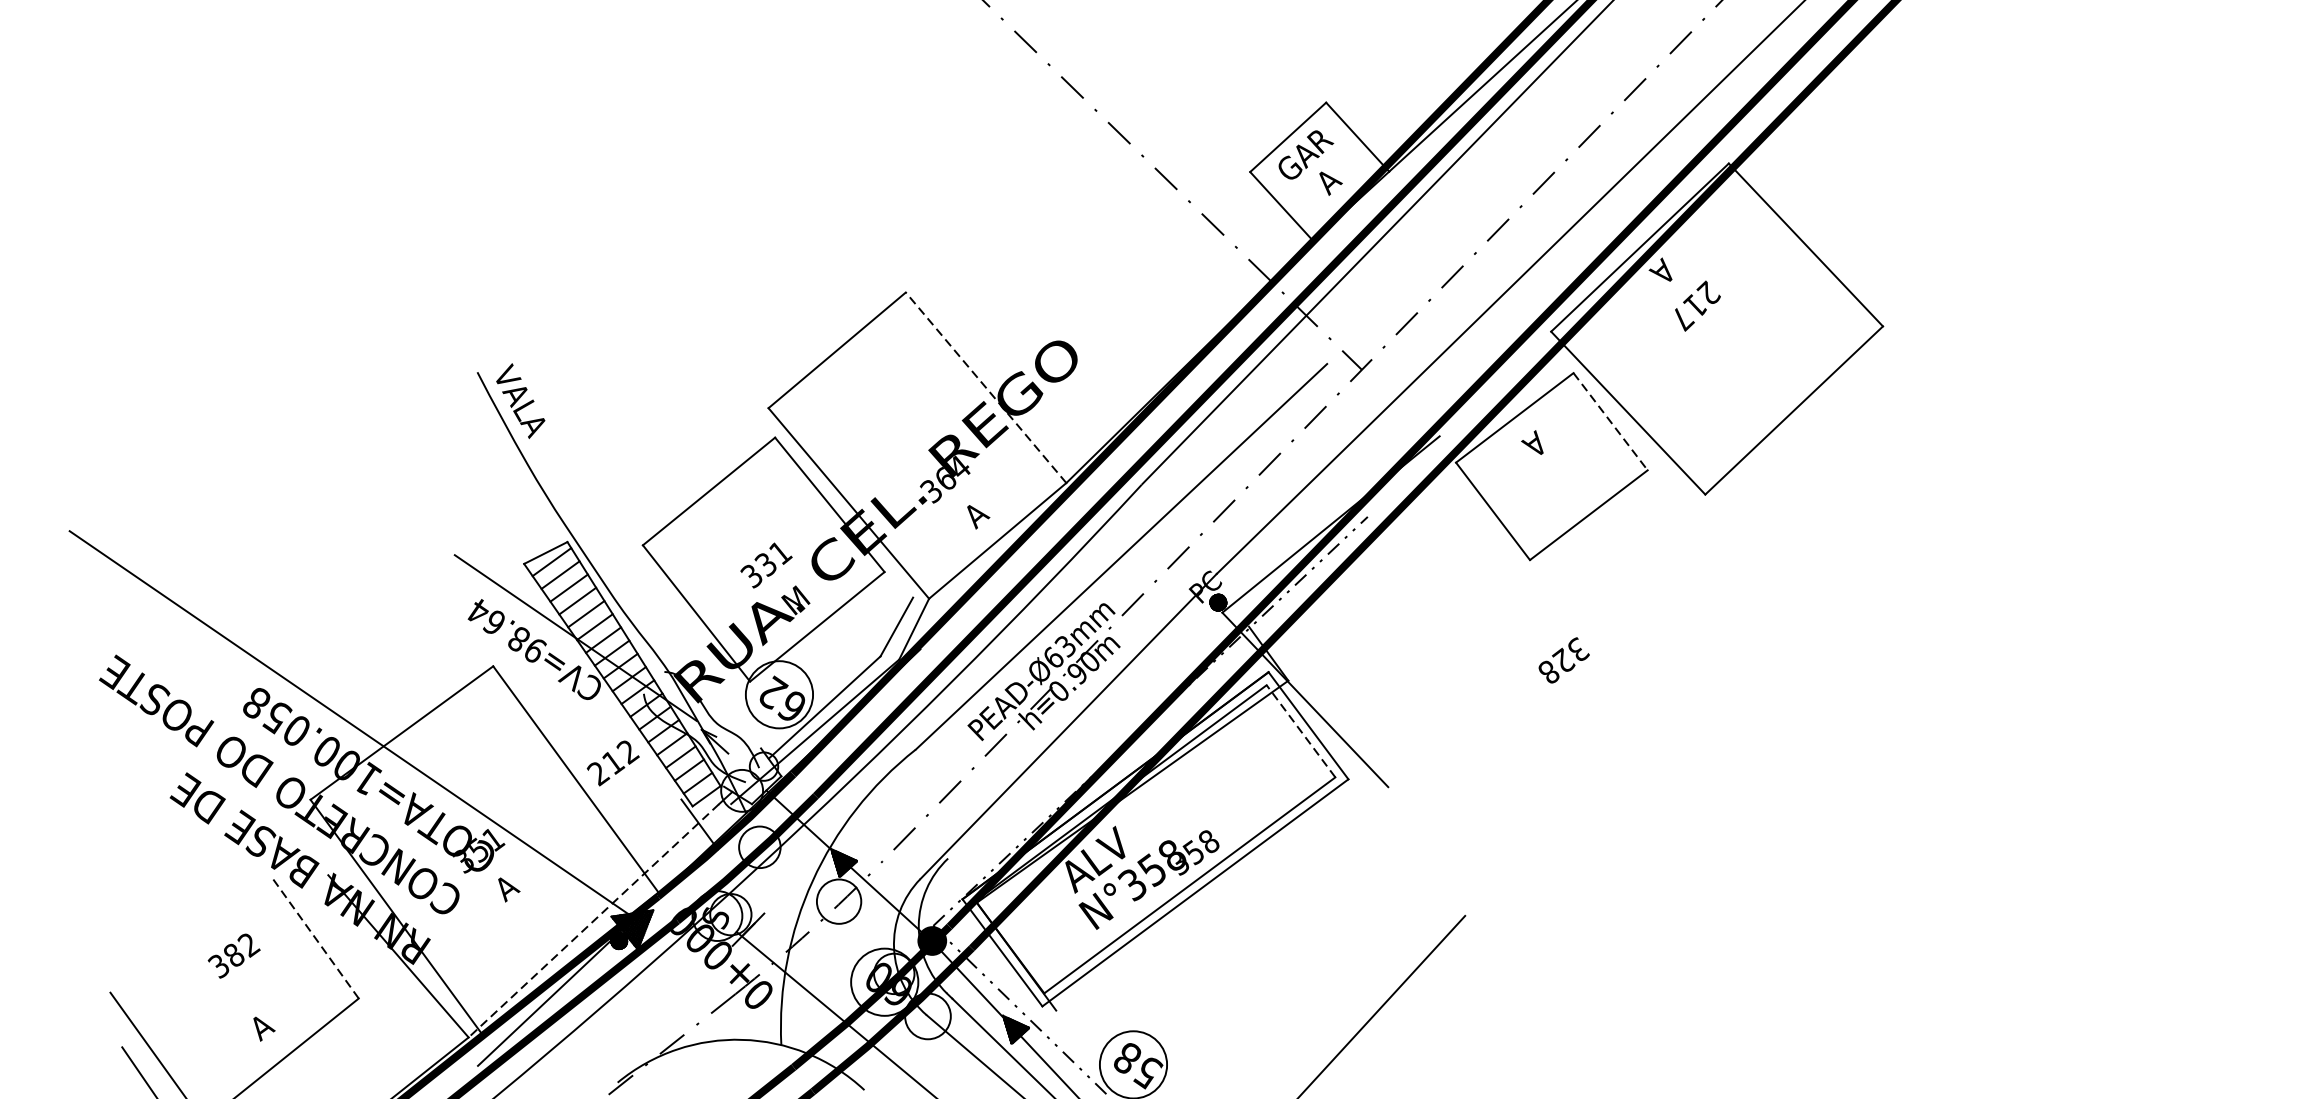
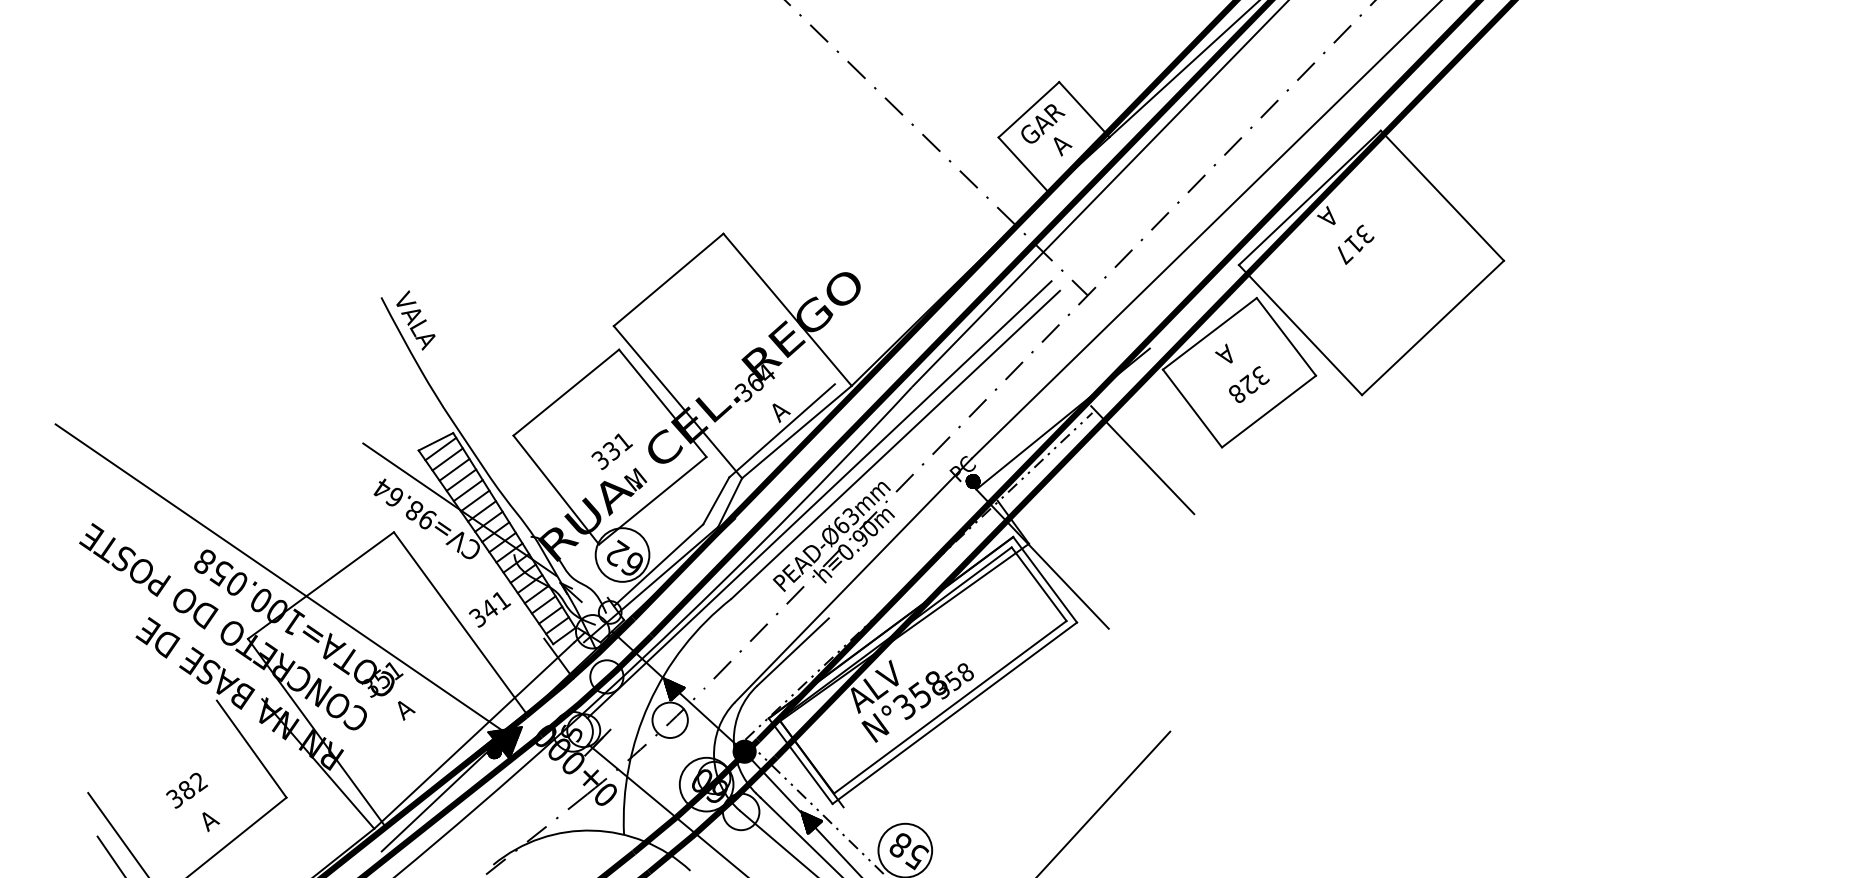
text: (1708, 292) -> (1364, 233), 217 -> 317
line: (985, 387) -> (787, 309), dashed -> solid
line: (1610, 421) -> (1286, 336), dashed -> solid
line: (978, 538) -> (781, 430), added
line: (1430, 576) -> (1142, 460), added
line: (1026, 625) -> (819, 499), added
text: (1564, 660) -> (1249, 384), moved
line: (1301, 731) -> (1039, 584), dashed -> solid
text: (612, 762) -> (489, 609), 212 -> 341
line: (992, 815) -> (792, 651), added
line: (594, 920) -> (474, 735), dashed -> solid
line: (314, 938) -> (251, 749), dashed -> solid
text: (233, 955) -> (186, 790), moved

